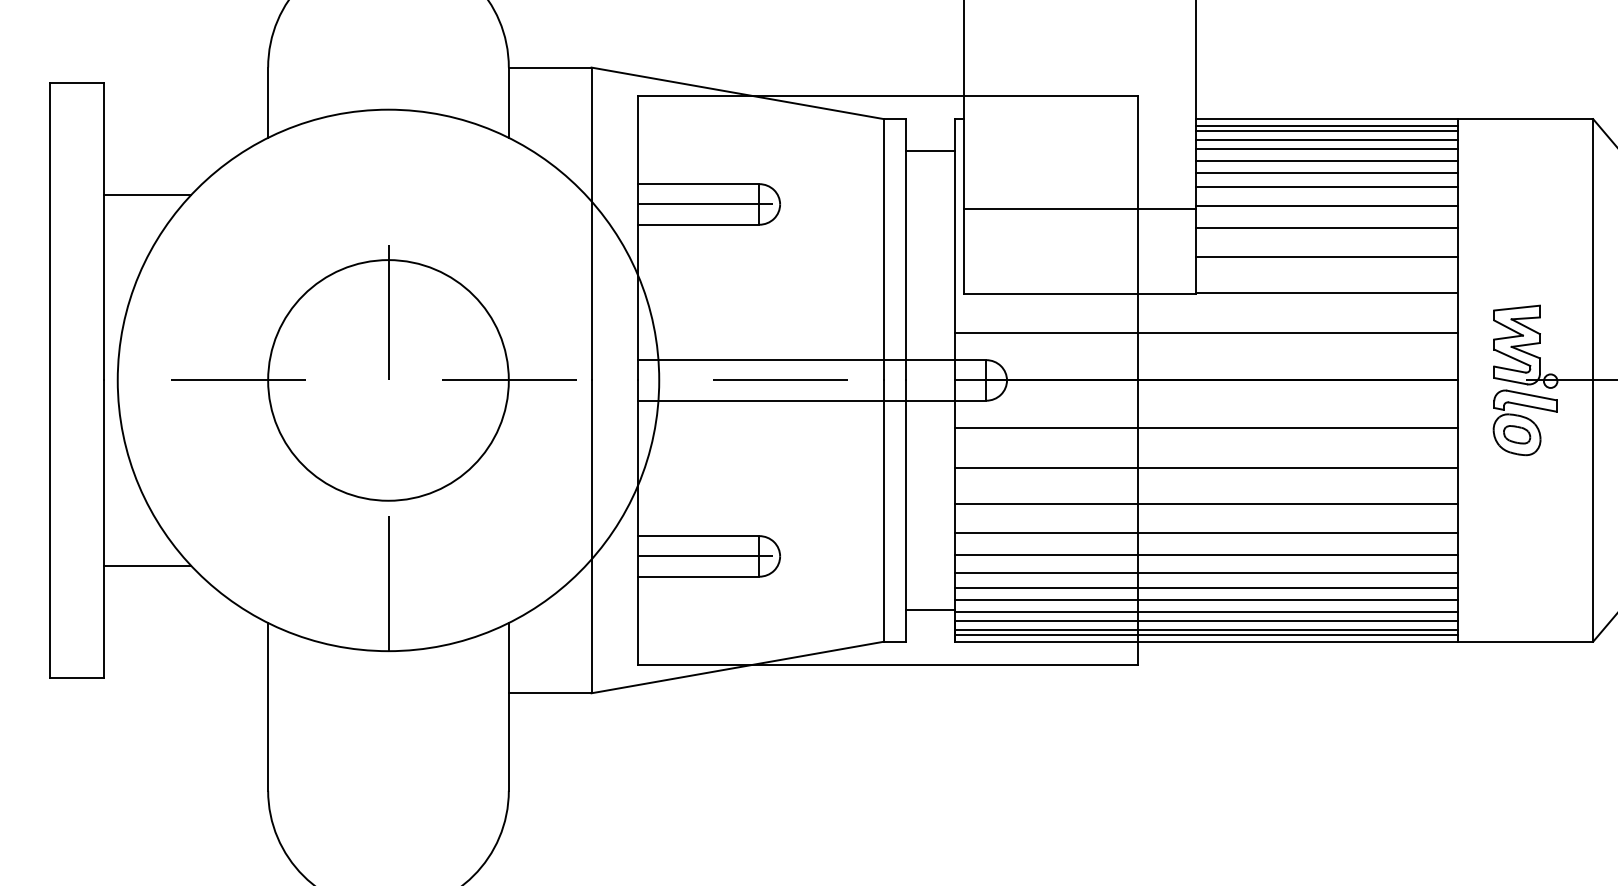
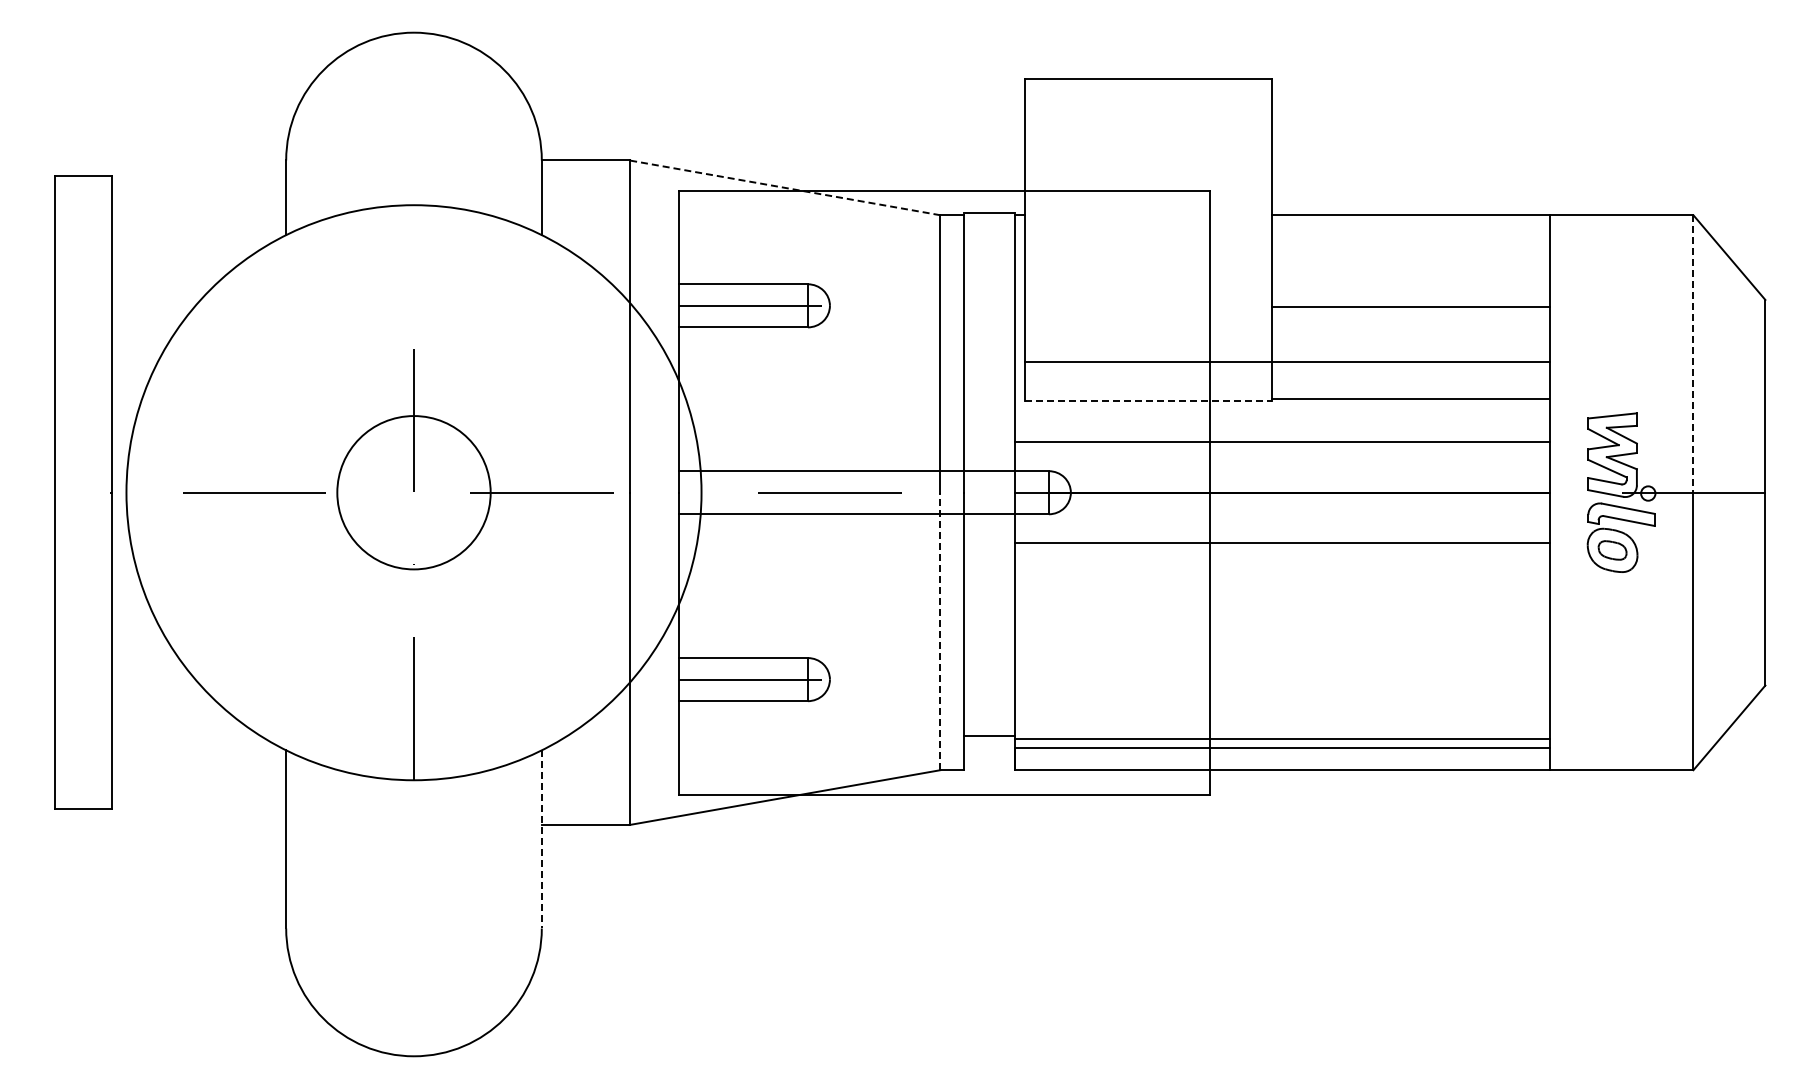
line: (738, 93) -> (785, 187), solid -> dashed
line: (1326, 125) -> (1410, 222), removed
line: (1326, 131) -> (1410, 228), removed
line: (1326, 140) -> (1410, 237), removed
line: (1326, 148) -> (1410, 246), removed
line: (930, 151) -> (989, 213), moved
line: (1326, 161) -> (1410, 260), removed
line: (1326, 173) -> (1410, 272), removed
line: (1326, 187) -> (1410, 287), removed
line: (147, 194) -> (158, 295), removed
line: (1080, 208) -> (1148, 362), moved
line: (1326, 227) -> (1410, 330), removed
line: (1593, 250) -> (1693, 354), solid -> dashed
line: (1081, 293) -> (1149, 400), solid -> dashed
circle: (388, 380) -> (413, 492), size x0.6
line: (1206, 468) -> (1282, 586), removed
line: (1206, 503) -> (1282, 623), removed
line: (884, 511) -> (940, 631), solid -> dashed
line: (1206, 532) -> (1282, 654), removed
line: (1206, 555) -> (1282, 678), removed
line: (147, 565) -> (158, 689), removed
line: (1206, 573) -> (1282, 697), removed
line: (1206, 588) -> (1282, 713), removed
line: (1206, 599) -> (1282, 725), removed
line: (1206, 629) -> (1282, 757), removed
line: (1206, 635) -> (1282, 763), removed
line: (508, 706) -> (541, 839), solid -> dashed

